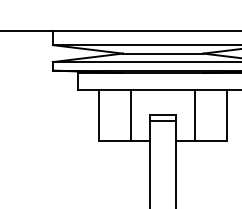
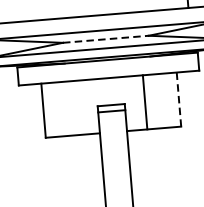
line: (163, 53) -> (106, 39), solid -> dashed
line: (131, 115) -> (77, 107), removed
line: (226, 115) -> (178, 99), solid -> dashed

